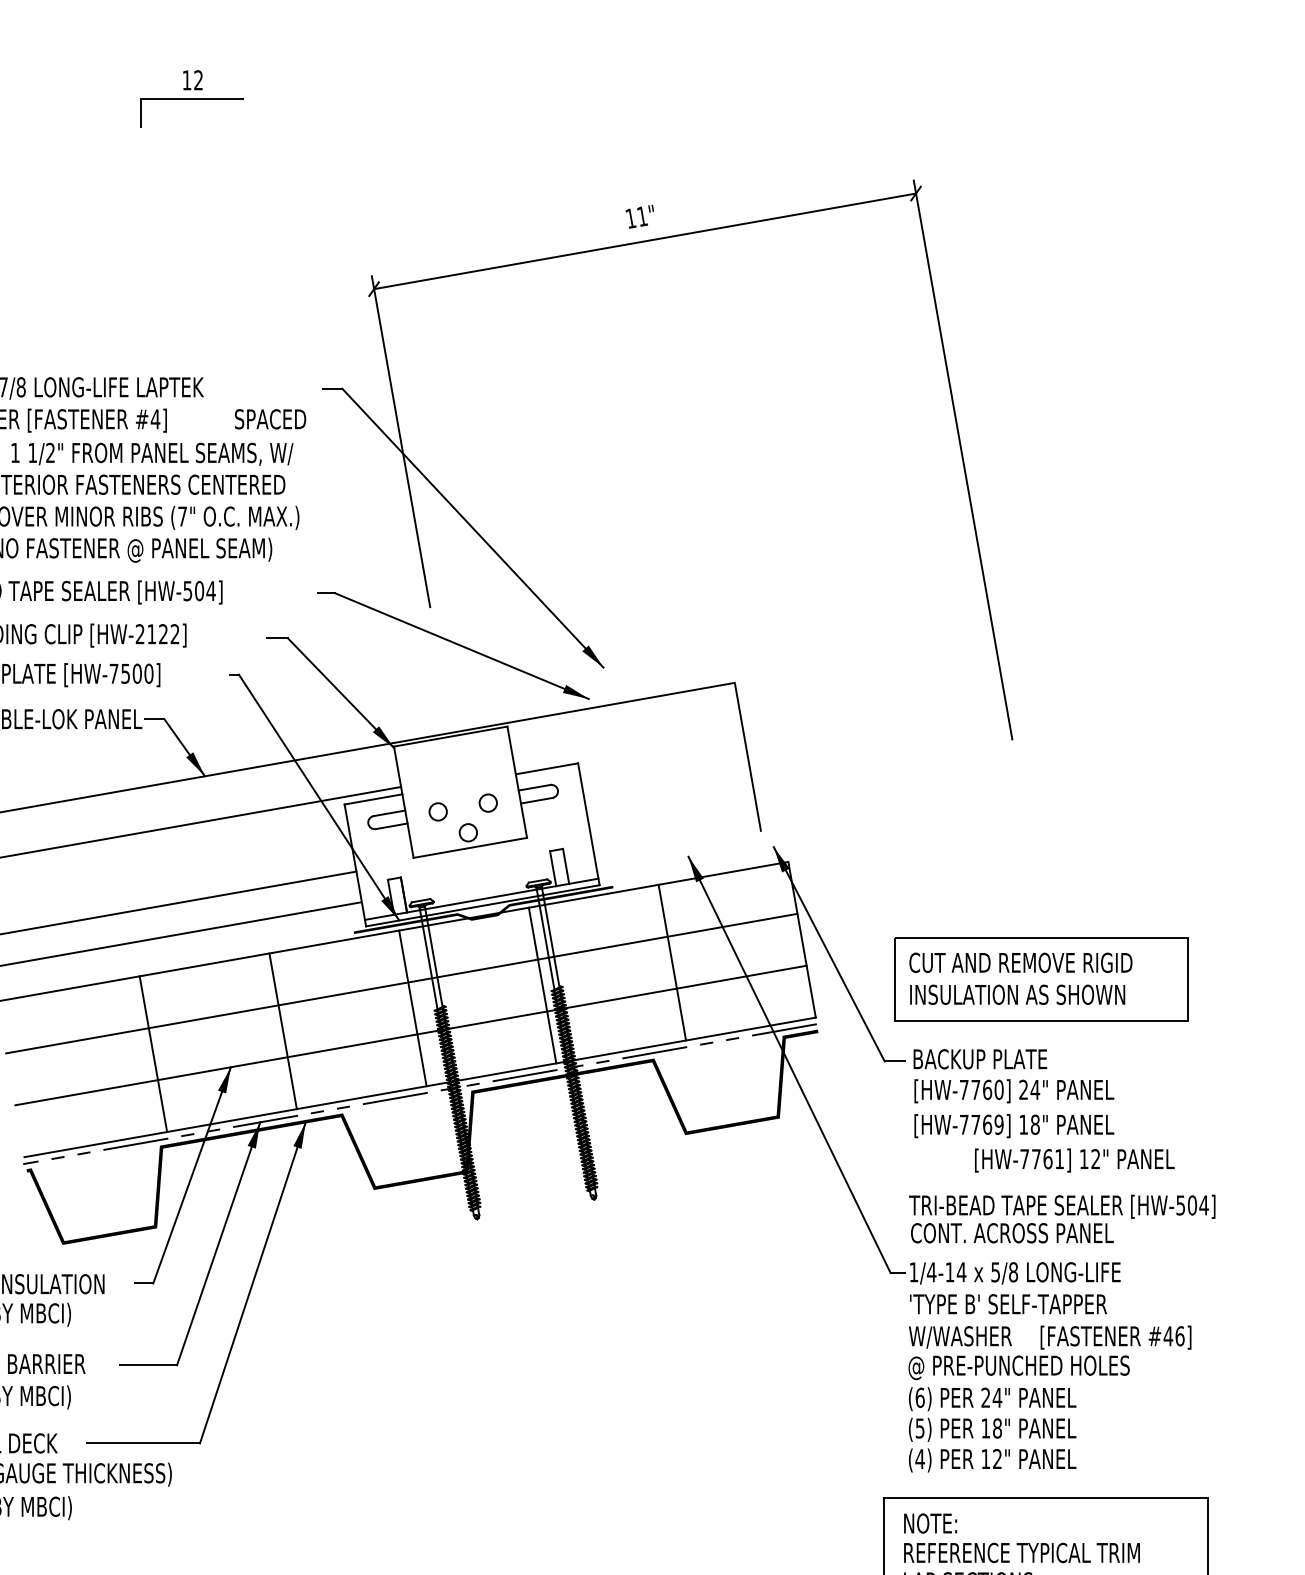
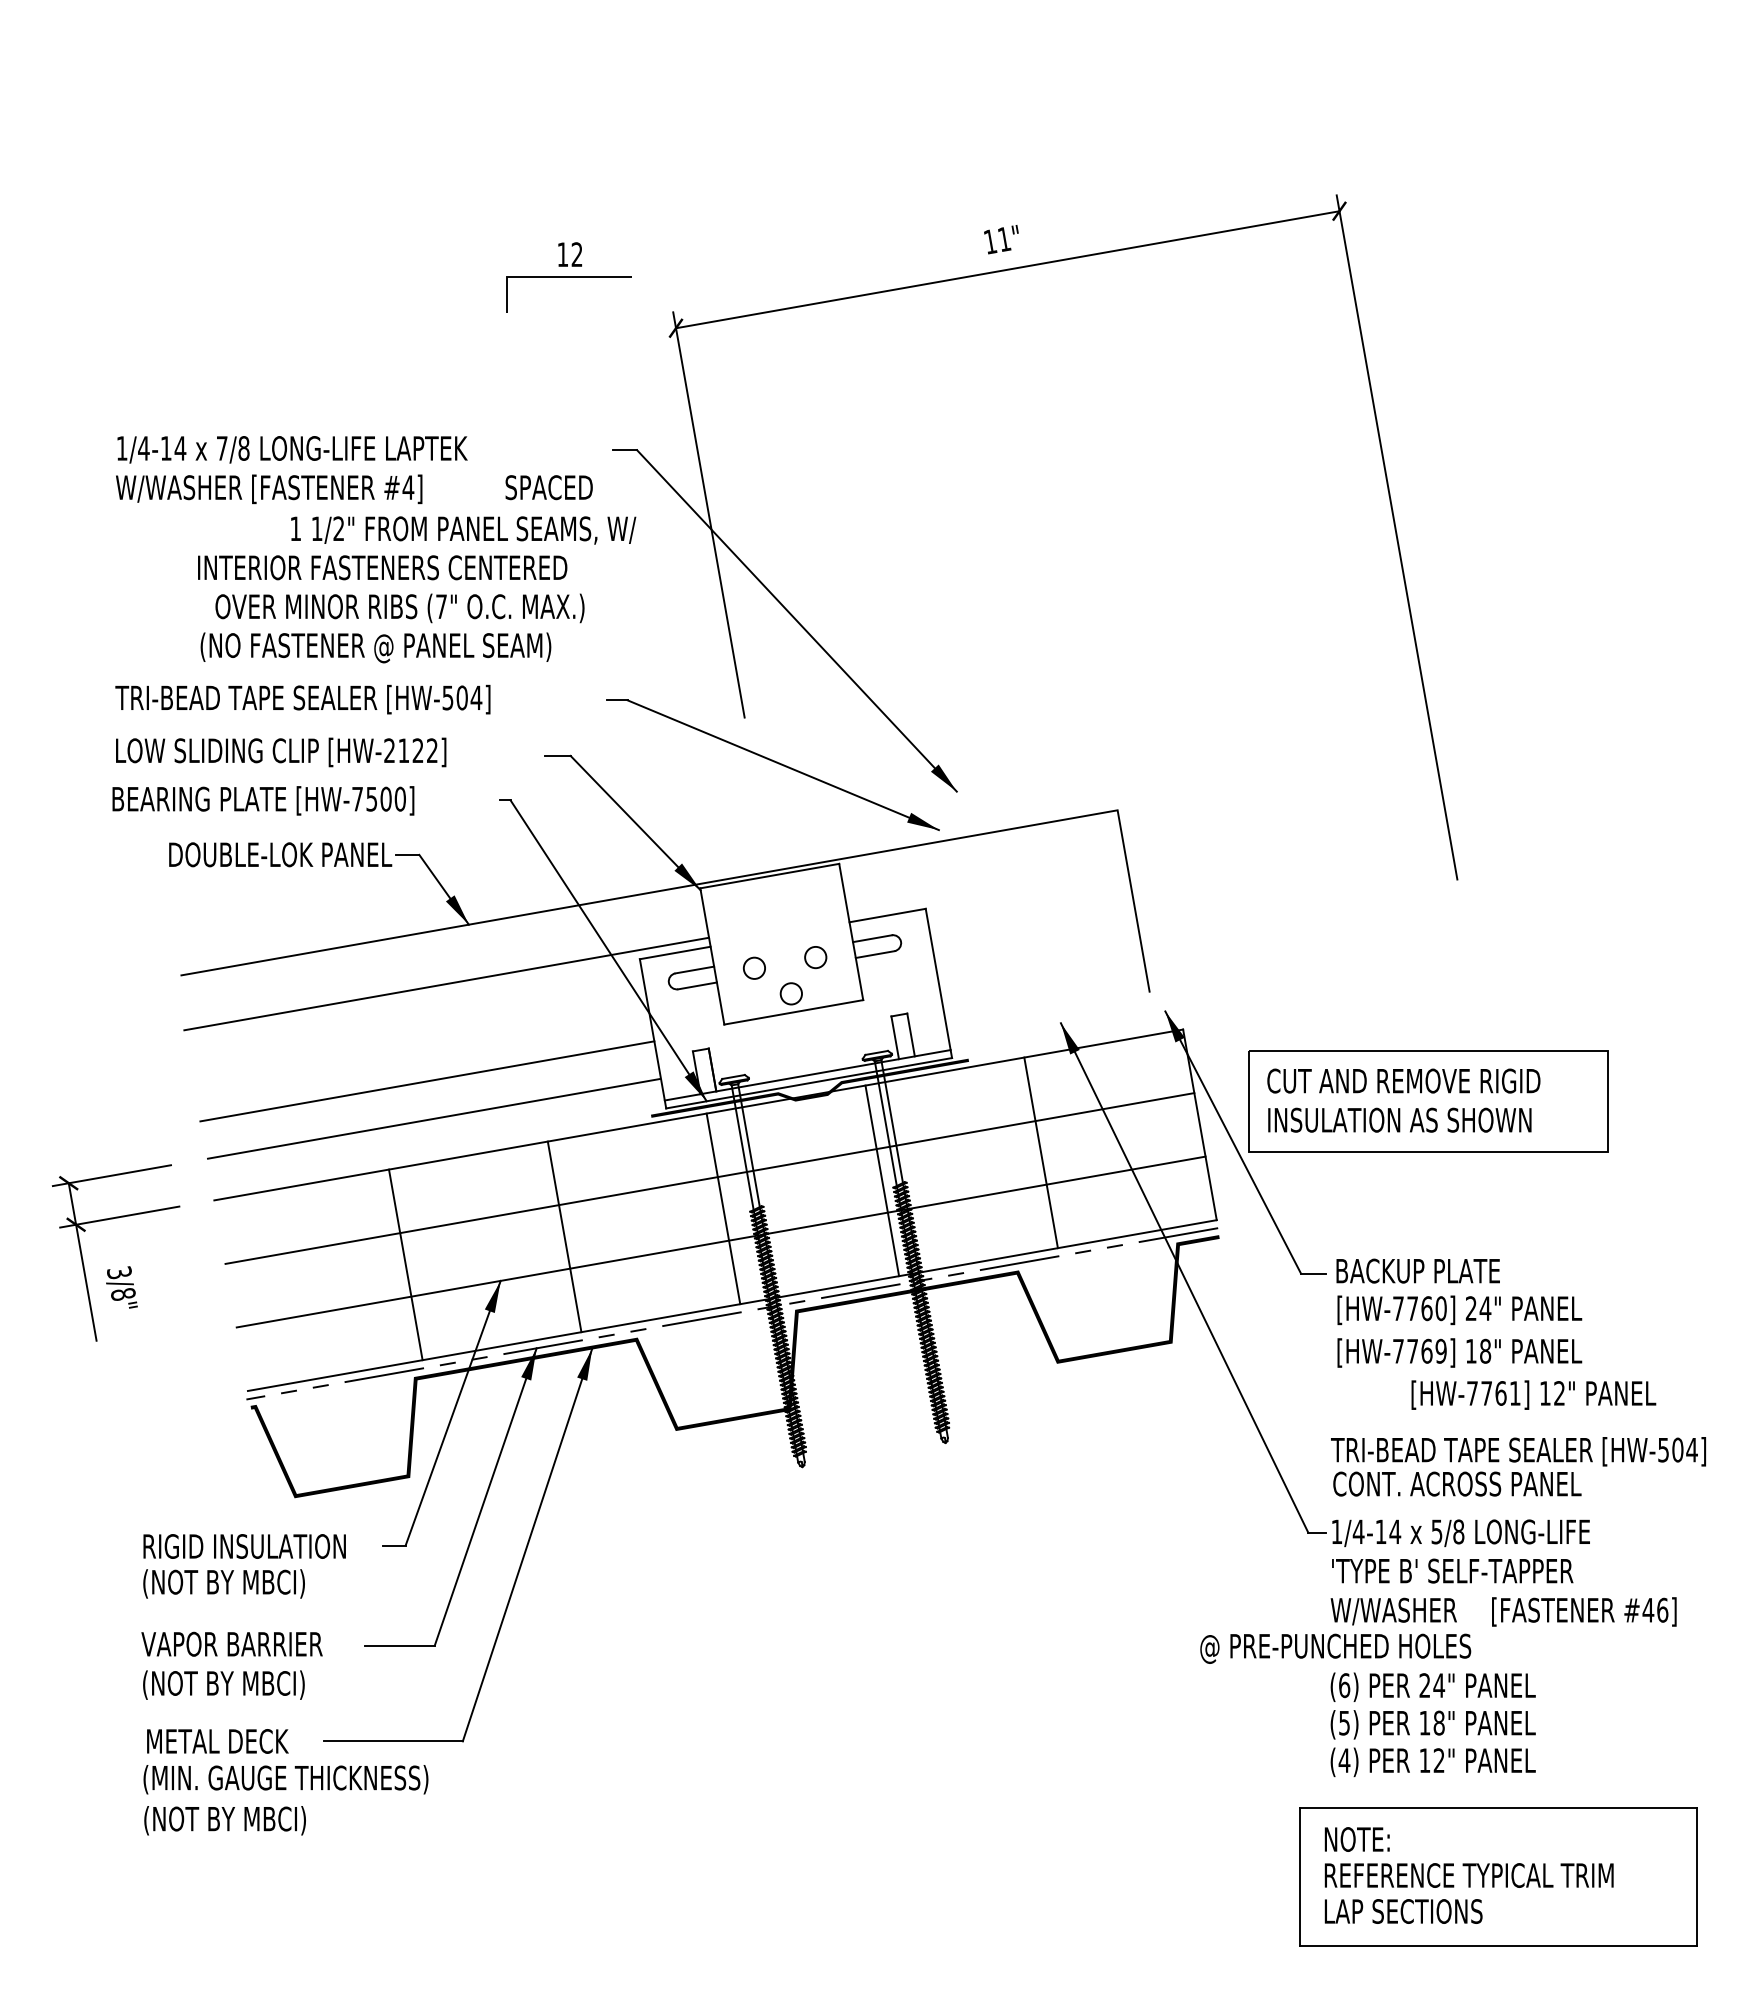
part: (191, 99) -> (568, 277), moved
text: (152, 454) -> (463, 530), moved
part: (1041, 979) -> (1428, 1101), moved
text: (1018, 1367) -> (1335, 1648), moved

